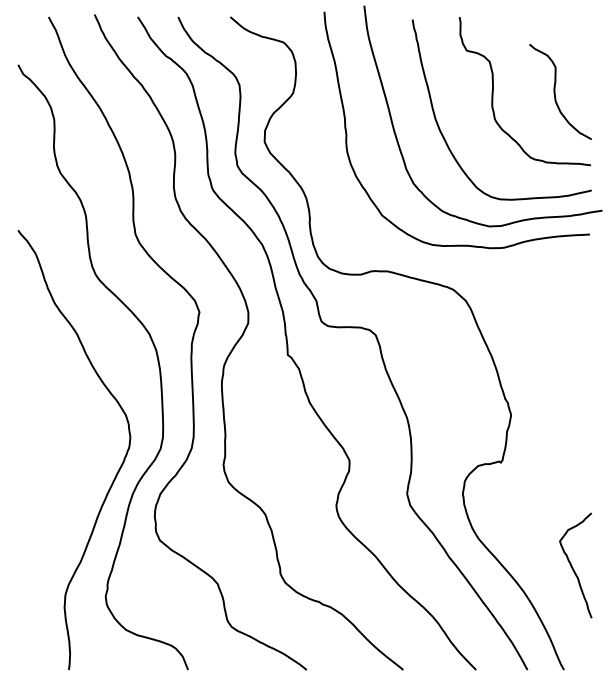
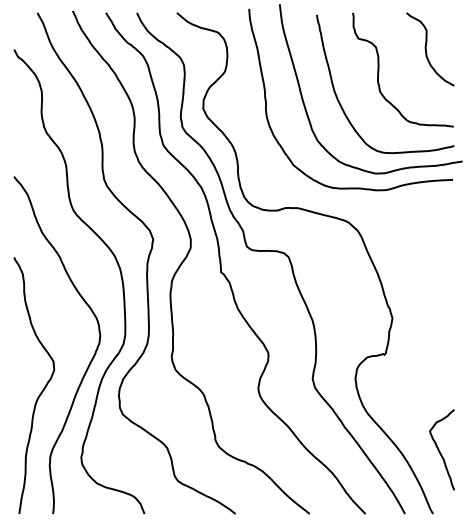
curve: (555, 92) -> (426, 49), moved
curve: (55, 507) -> (42, 389), added
curve: (572, 565) -> (439, 449), moved

